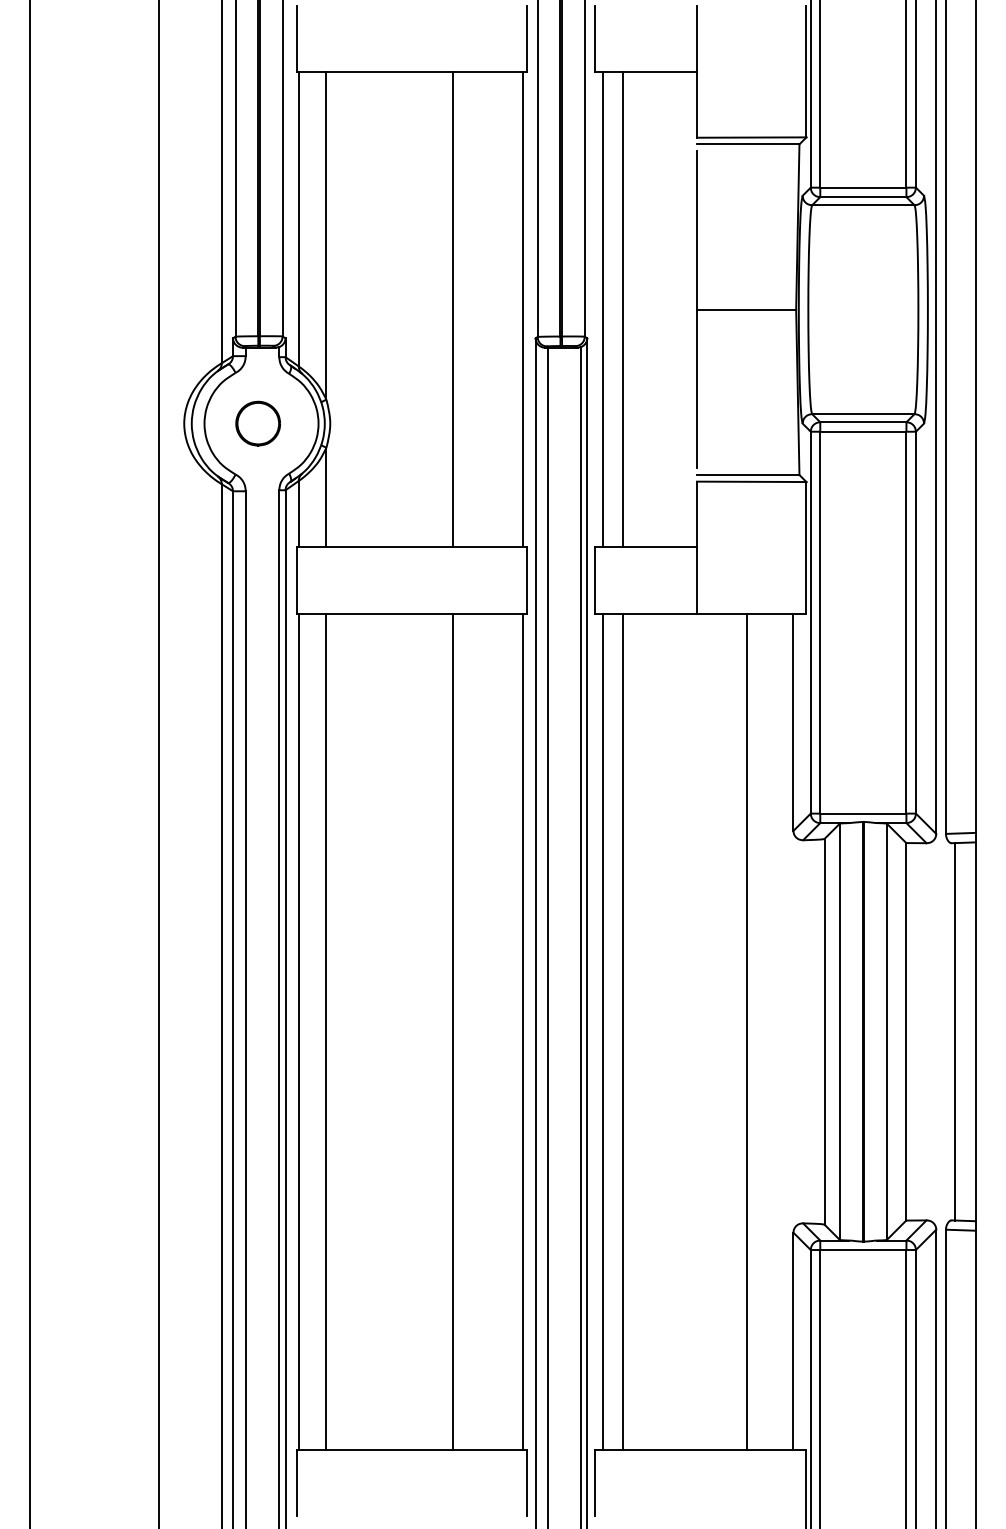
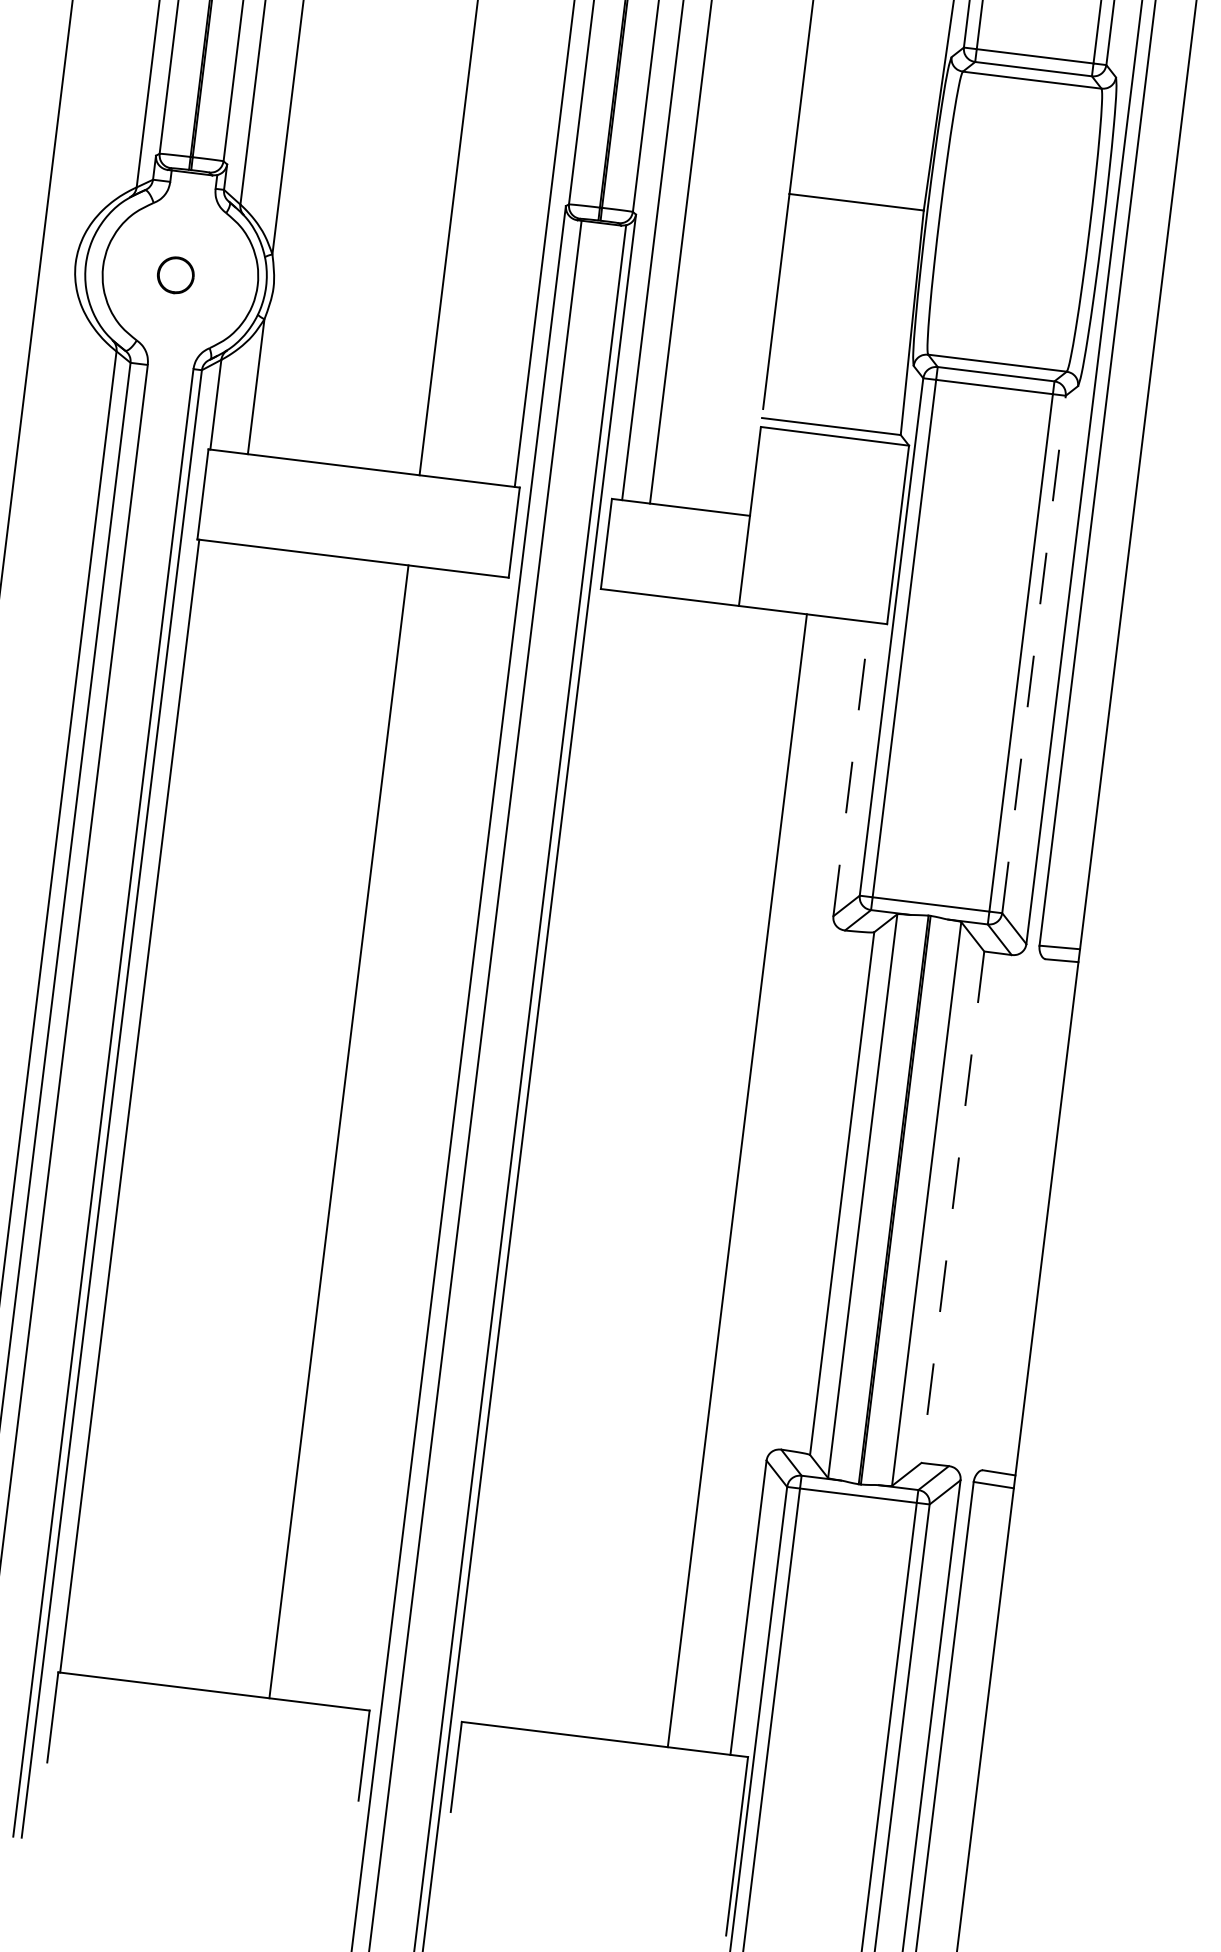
part: (257, 423) -> (175, 275), size x0.6
line: (915, 622) -> (1033, 654), solid -> dashed
line: (793, 722) -> (851, 769), solid -> dashed
line: (326, 1031) -> (167, 1110), removed
line: (523, 1031) -> (434, 1143), removed
line: (602, 1031) -> (541, 1156), removed
line: (623, 1031) -> (569, 1159), removed
line: (906, 1031) -> (953, 1206), solid -> dashed
line: (955, 1031) -> (1019, 1214), removed

